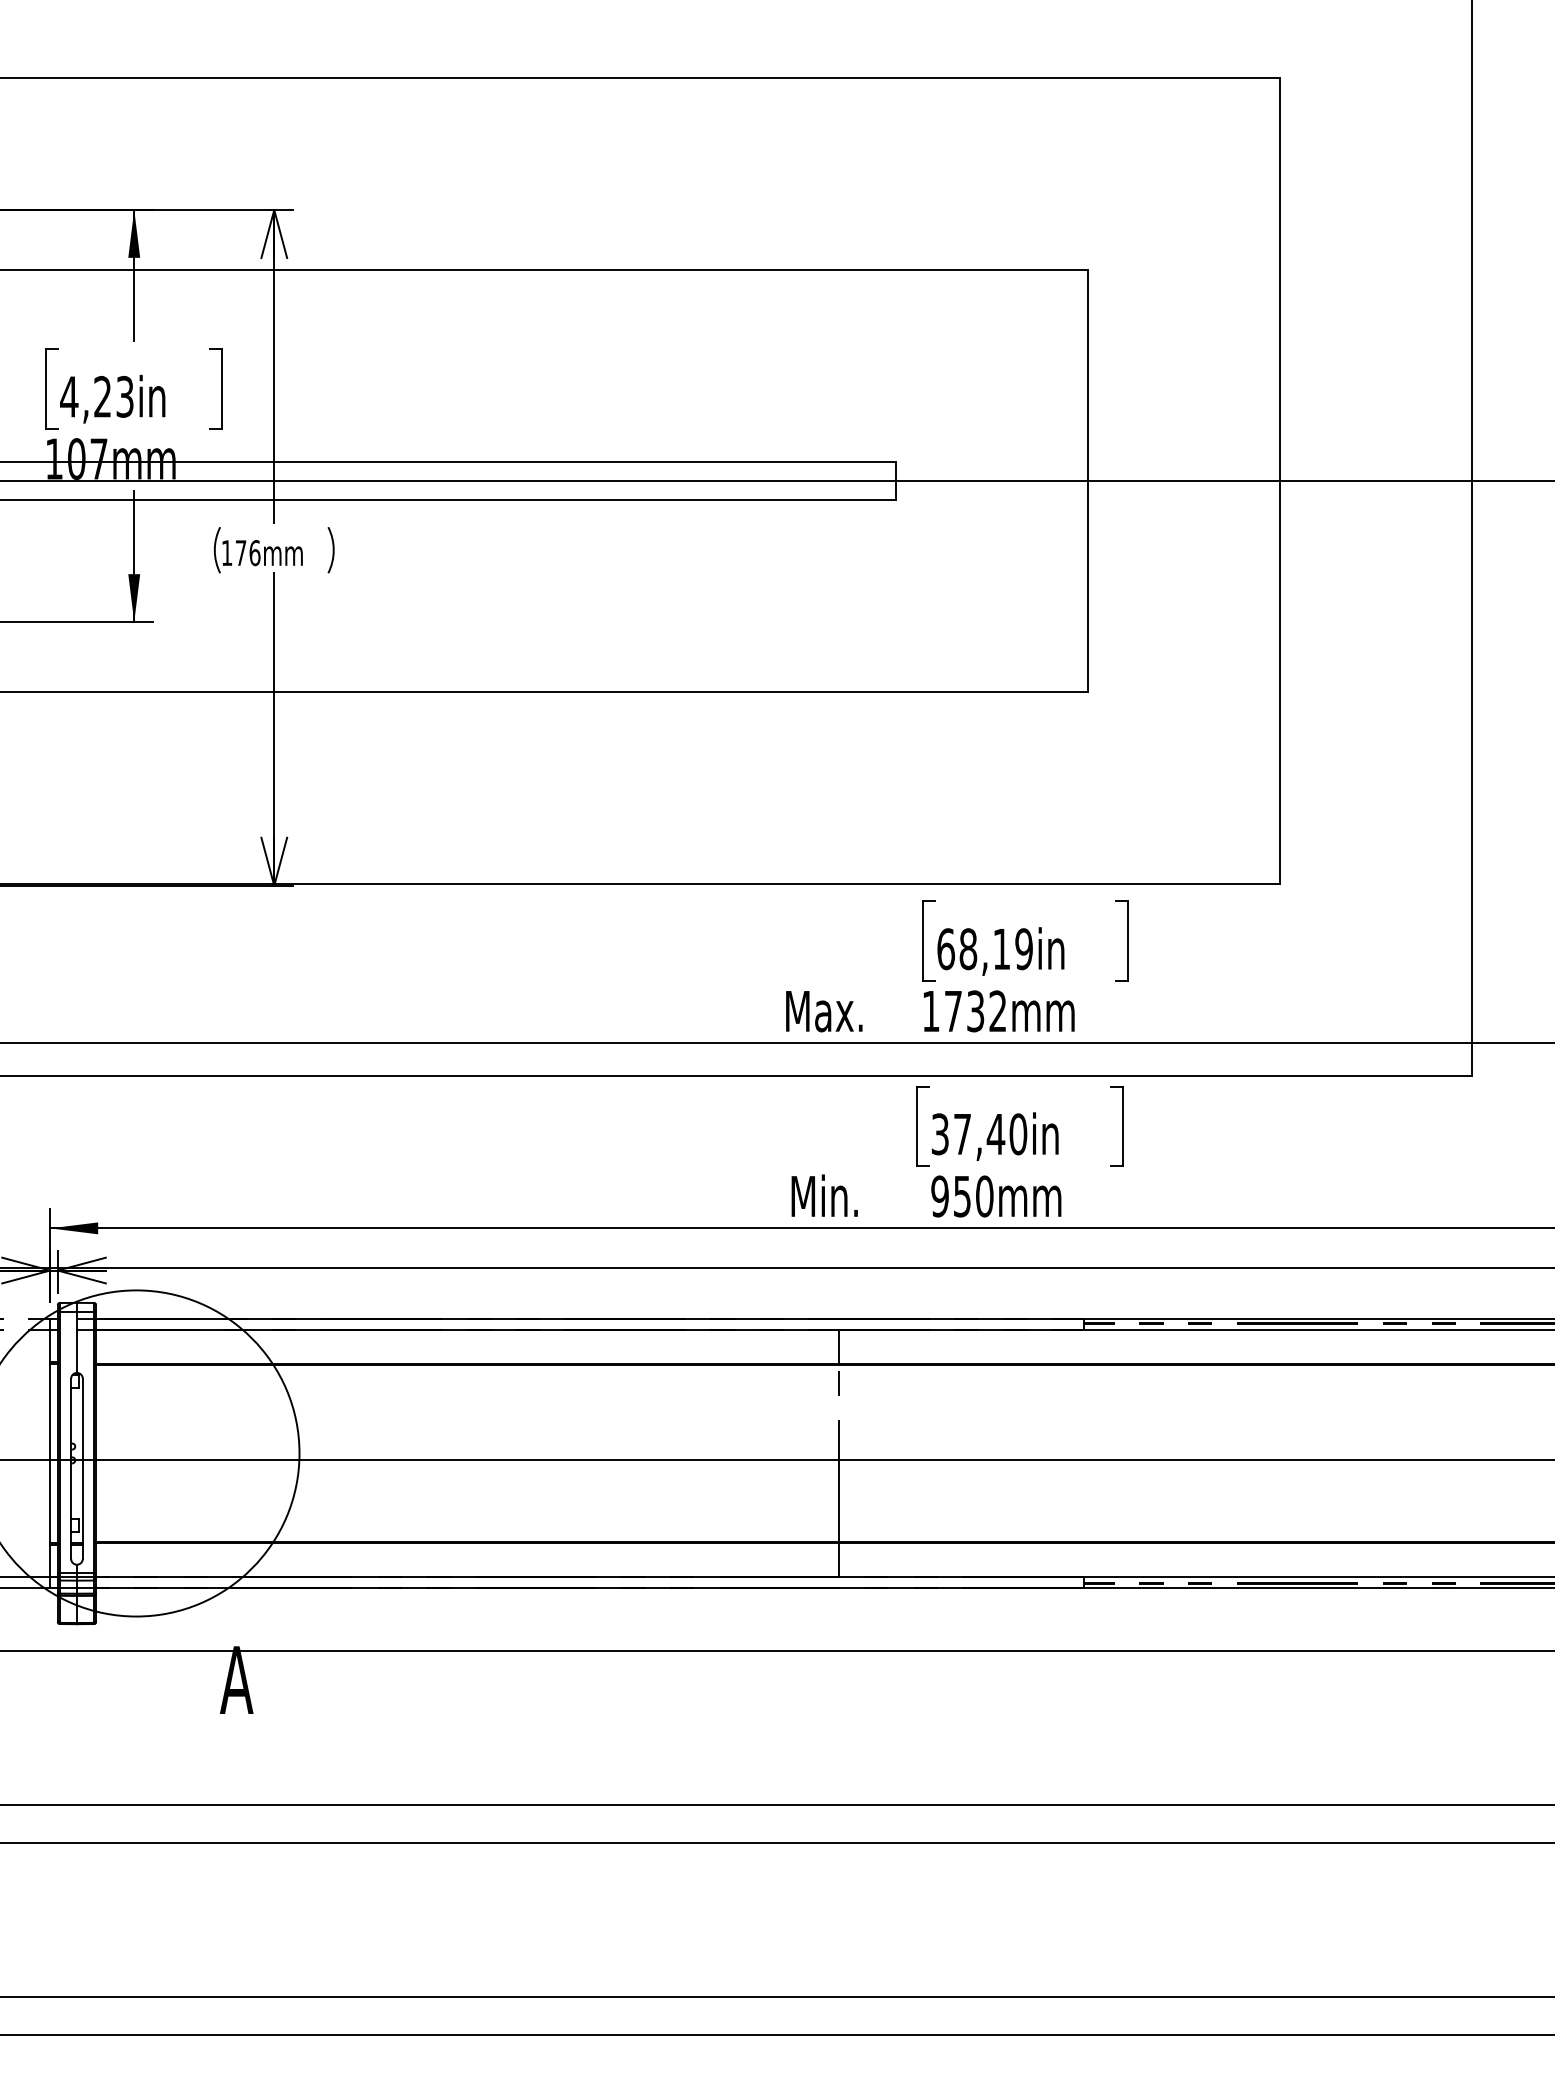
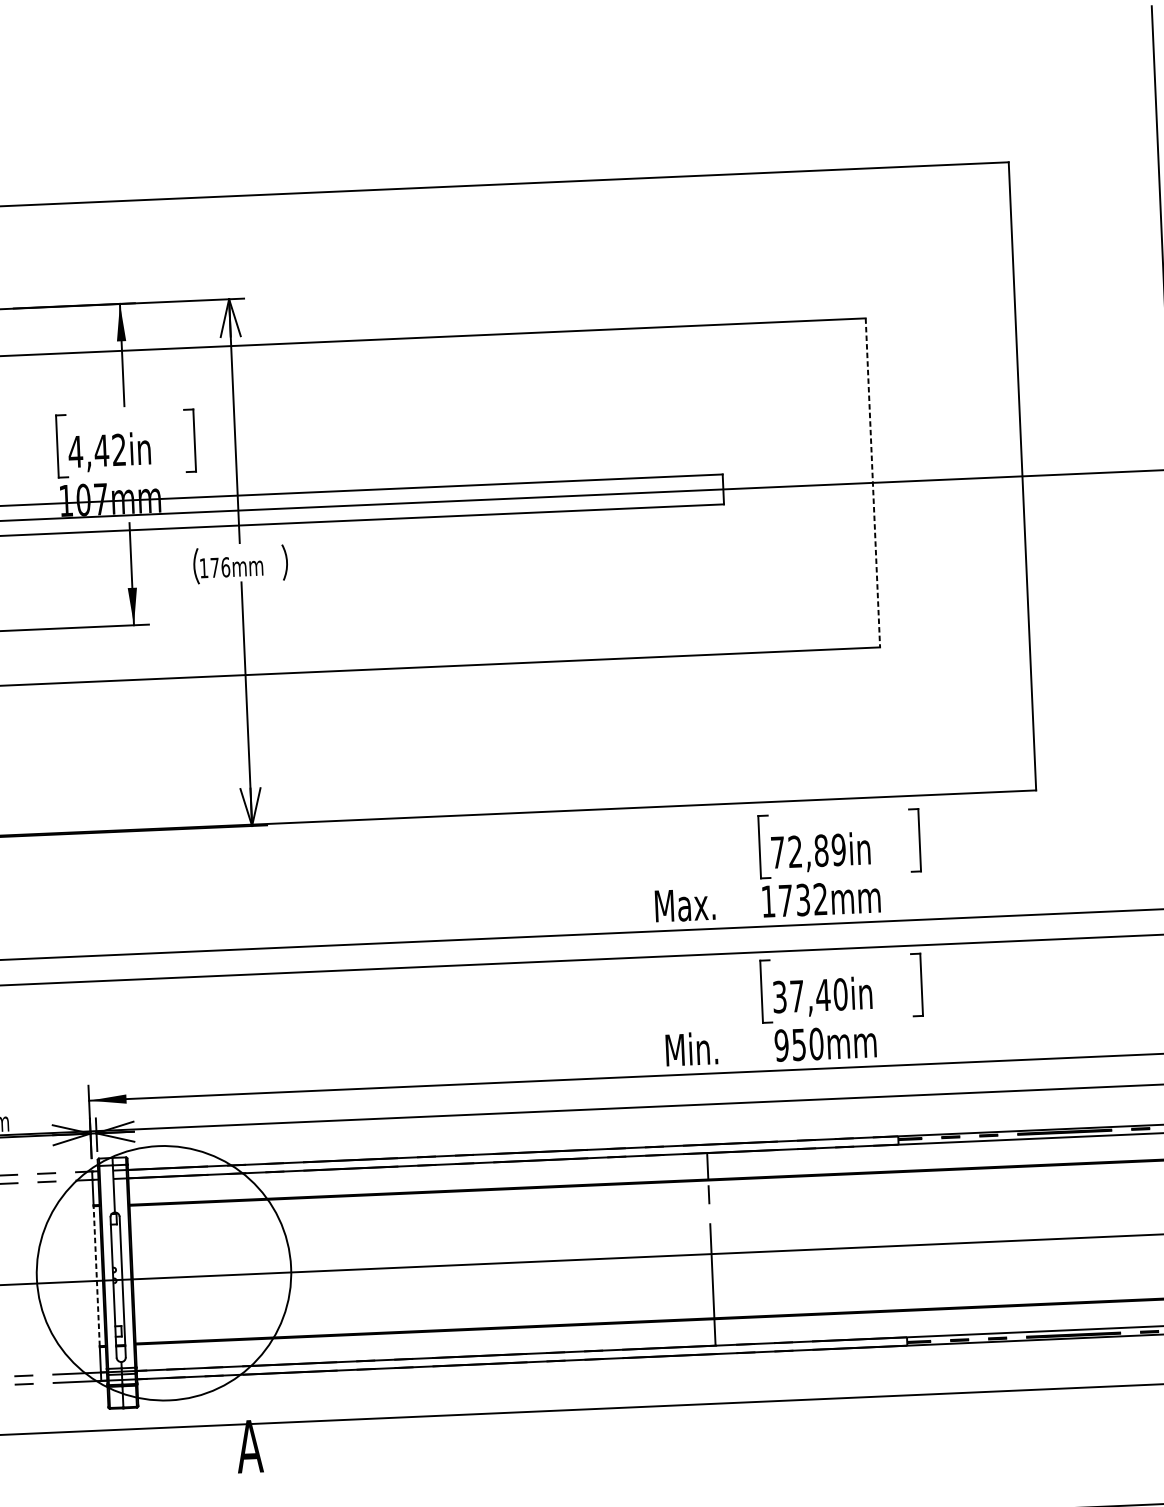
text: (113, 396) -> (110, 450), 4,23in -> 4,42in
line: (1088, 481) -> (873, 483), solid -> dashed
text: (973, 949) -> (799, 851), 68,19in -> 72,89in
line: (50, 1453) -> (97, 1276), solid -> dashed

